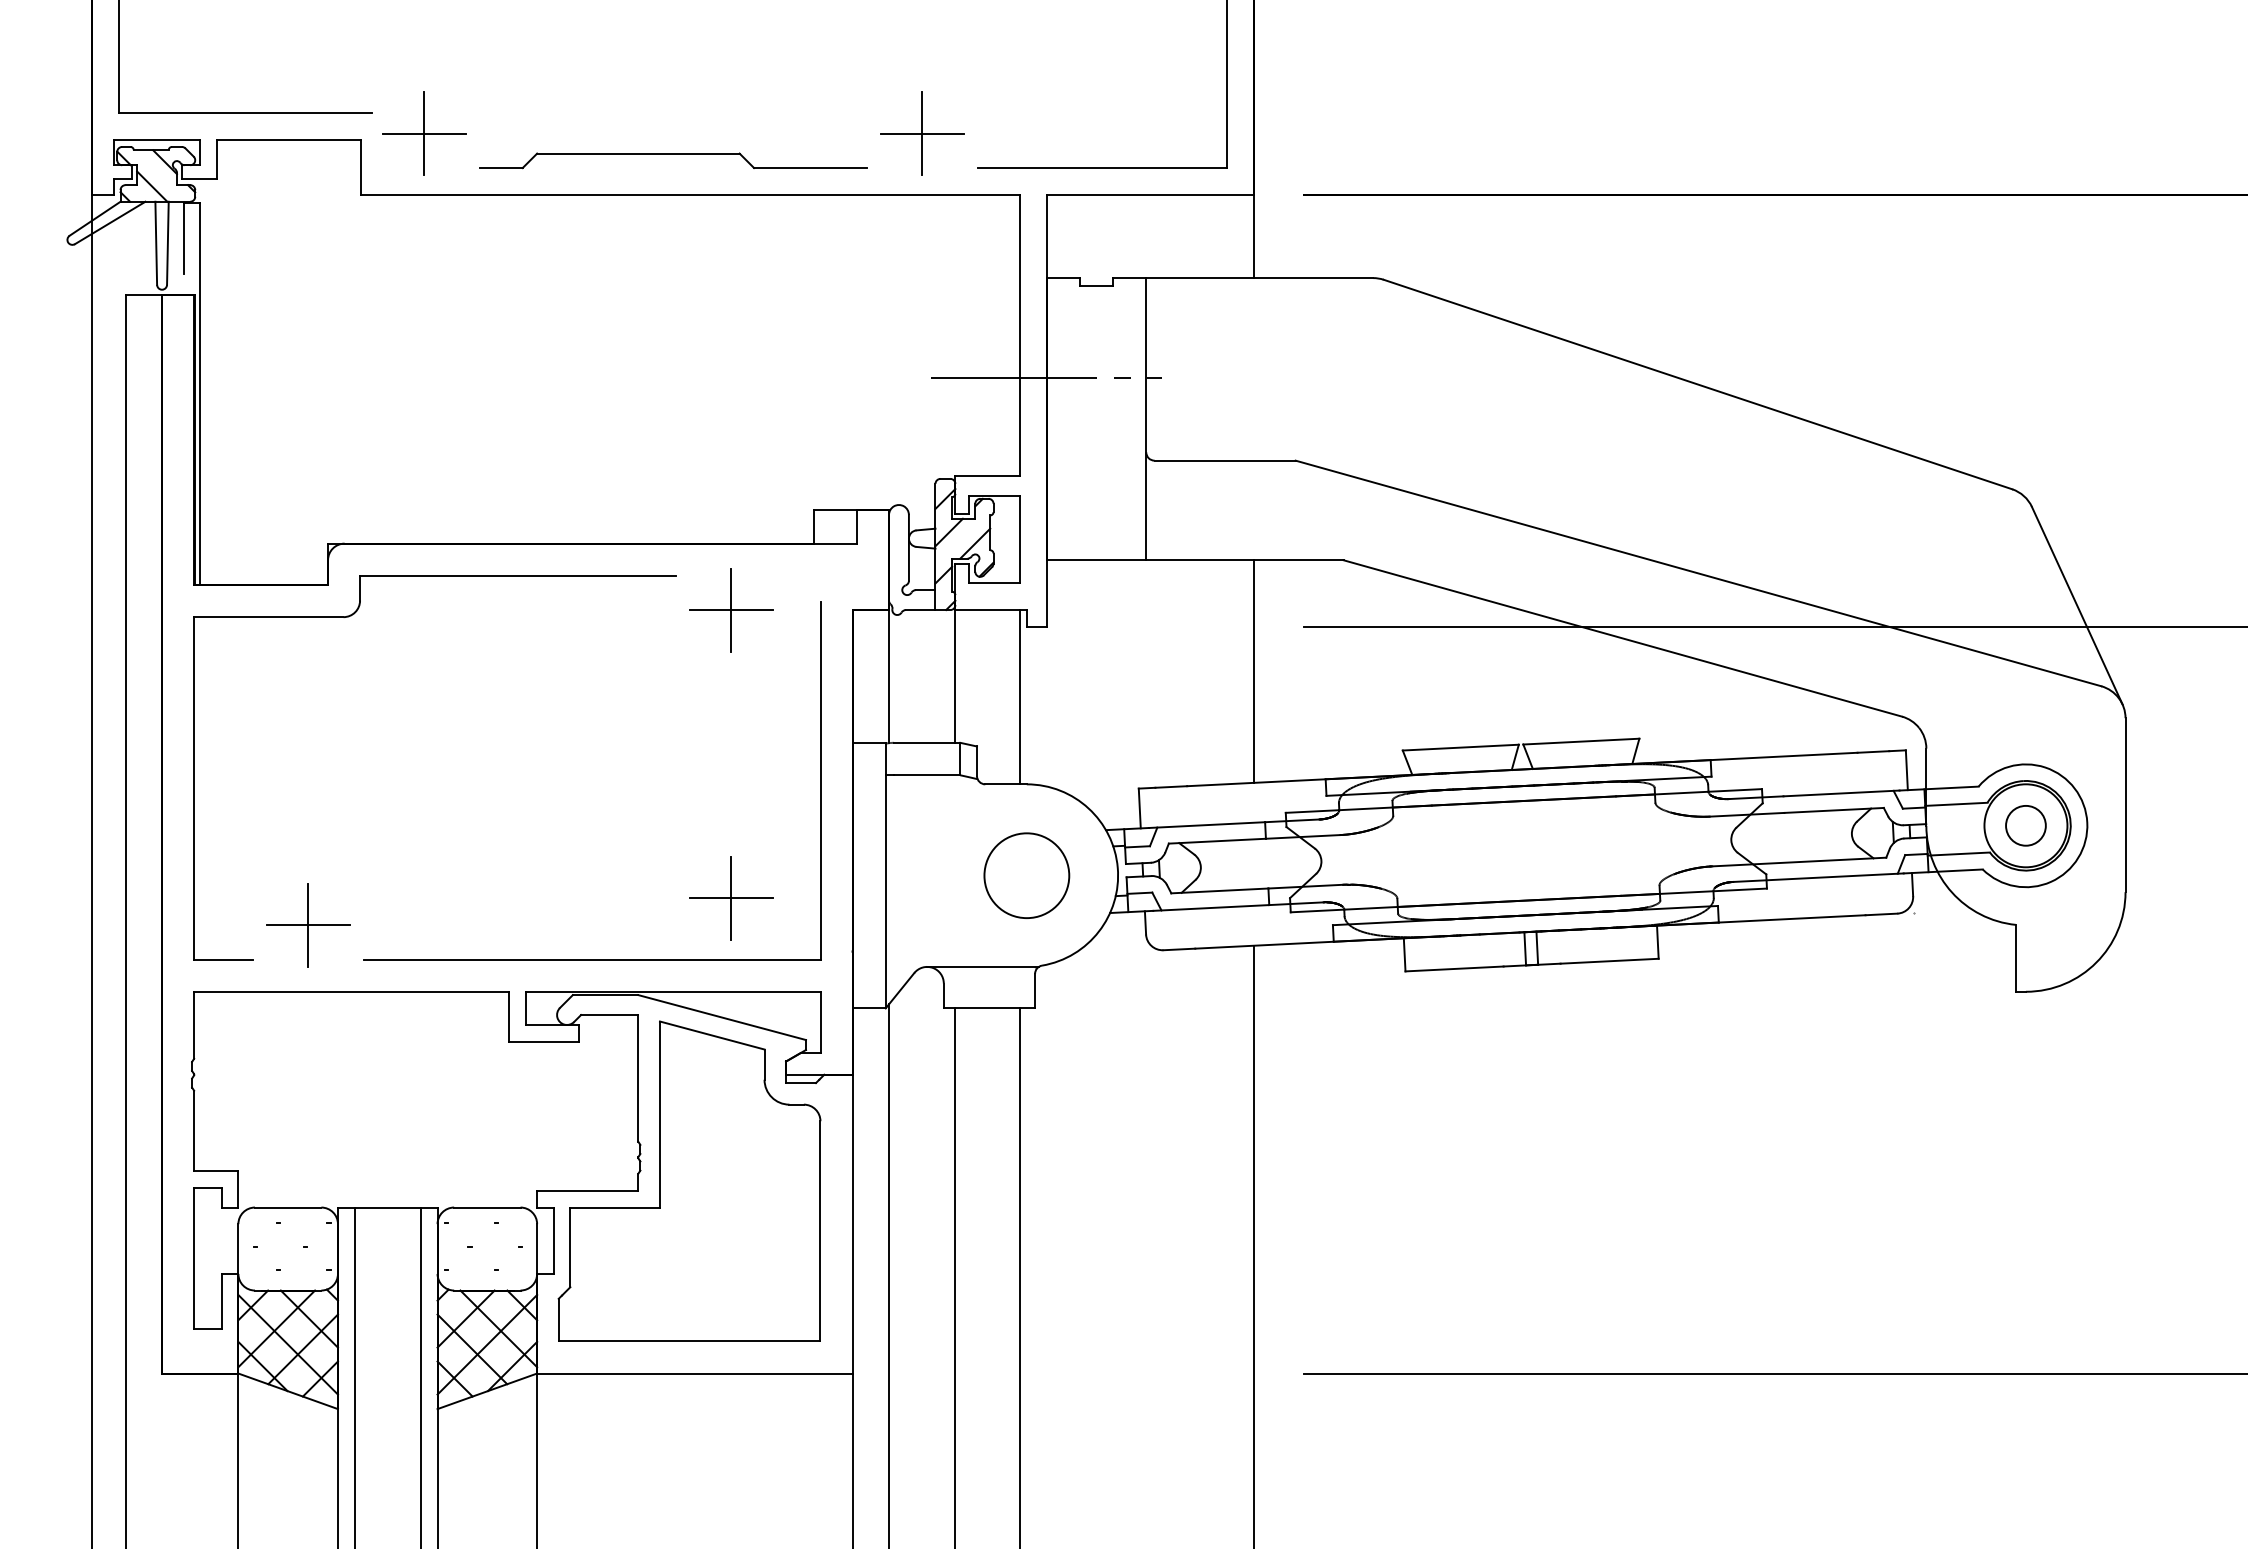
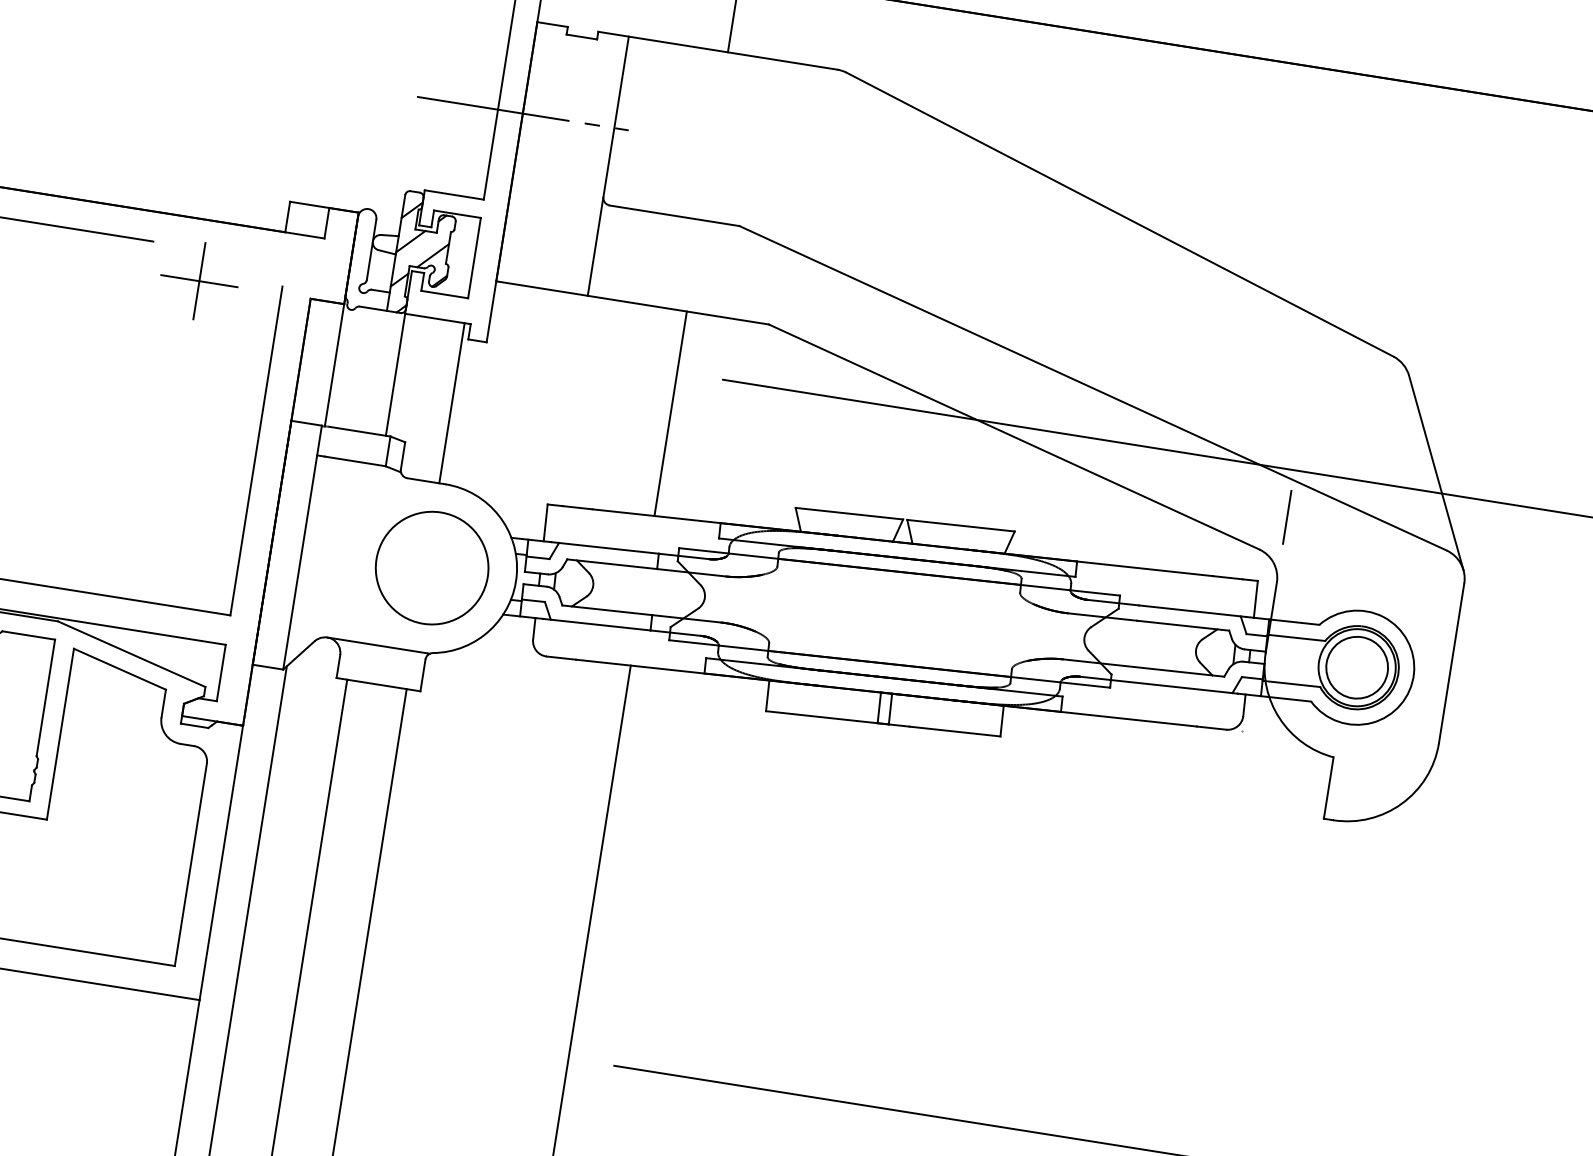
line: (1926, 677) -> (1287, 517), added
circle: (2025, 825) -> (1356, 667), size x1.67
circle: (1026, 875) -> (431, 567), size x1.43
part: (731, 898) -> (157, 546), removed

